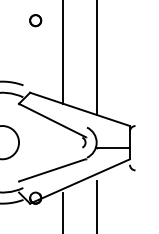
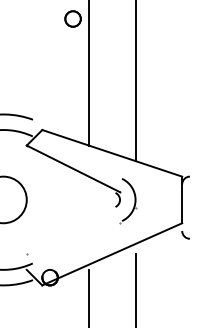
part: (35, 20) -> (72, 18), moved
line: (113, 148) -> (158, 207), removed
line: (52, 170) -> (73, 238), removed

